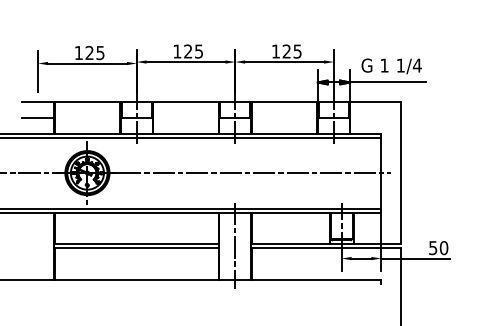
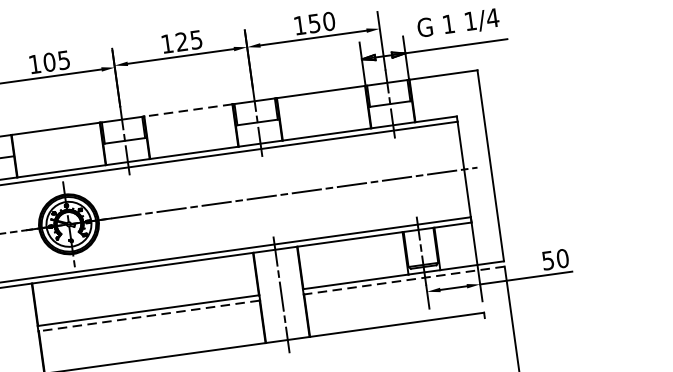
text: (291, 51) -> (320, 22), 125 -> 150
text: (89, 53) -> (49, 62), 125 -> 105
line: (186, 102) -> (189, 110), solid -> dashed
line: (136, 248) -> (149, 316), solid -> dashed
line: (326, 248) -> (404, 281), solid -> dashed

